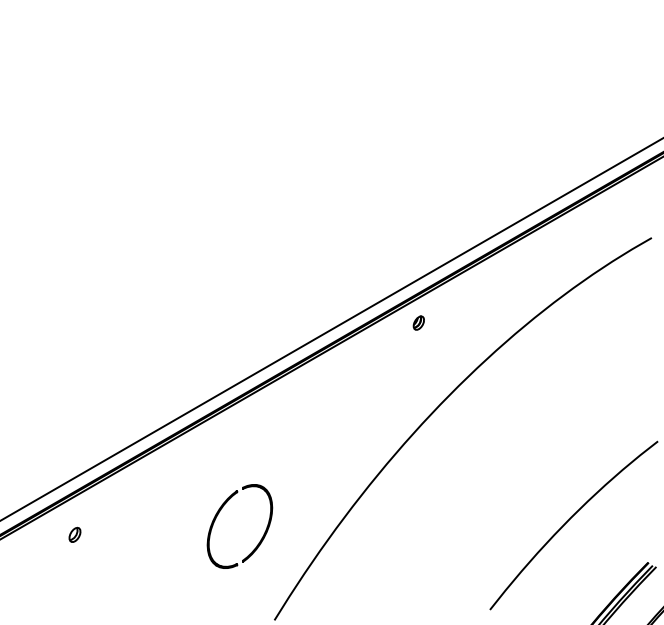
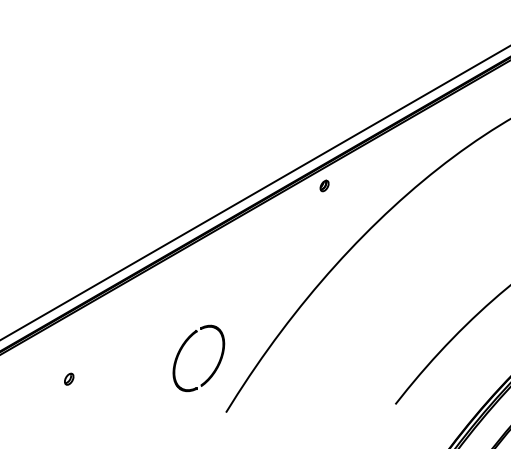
part: (418, 322) -> (324, 185), moved
part: (219, 513) -> (182, 348), moved
part: (74, 534) -> (68, 378), moved

